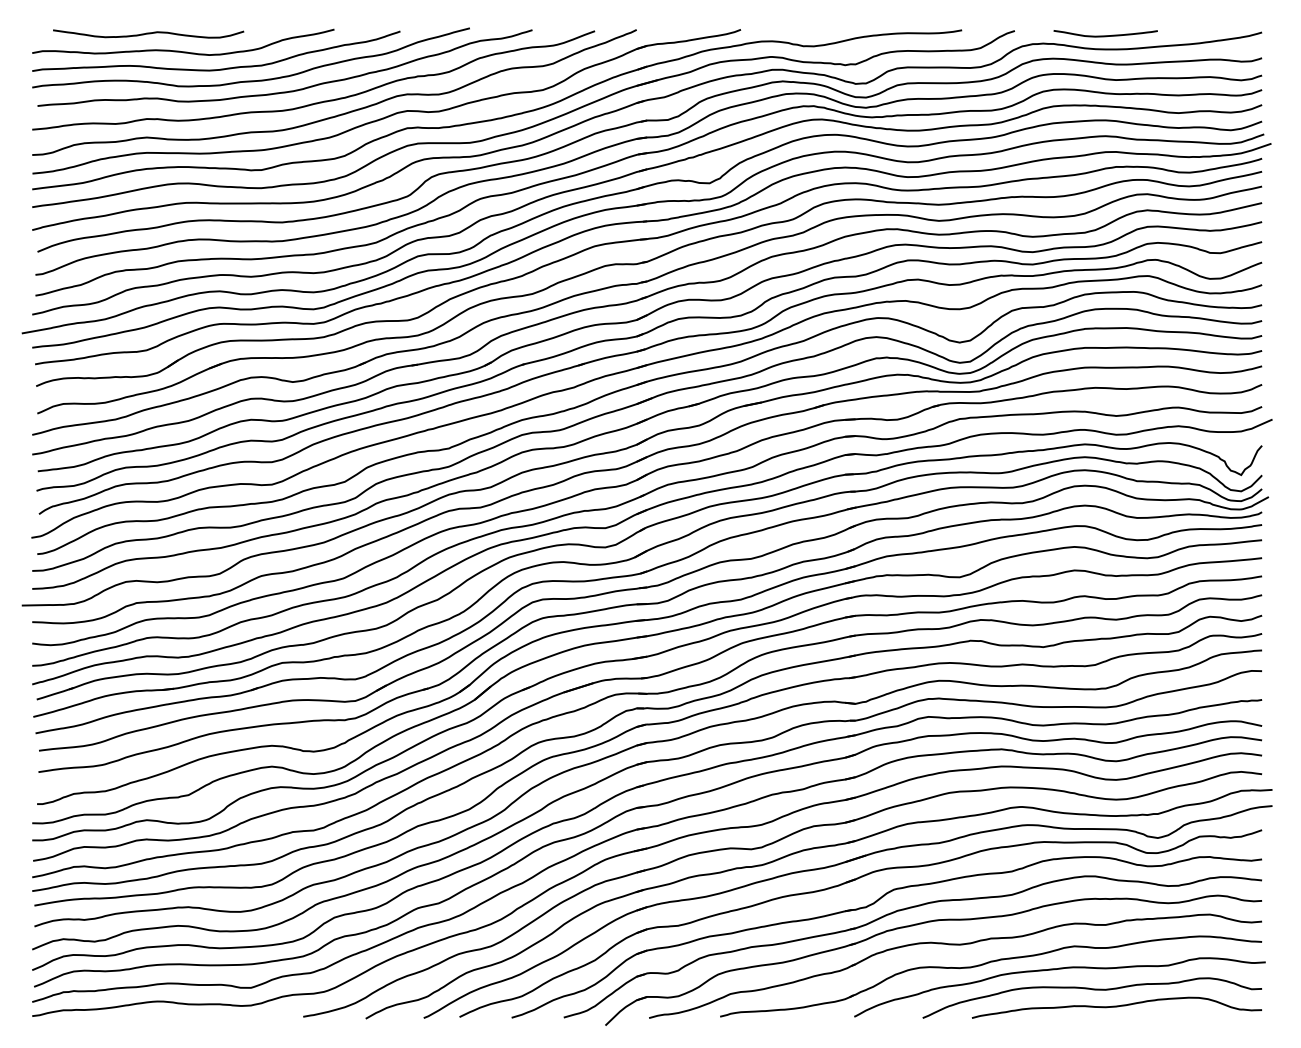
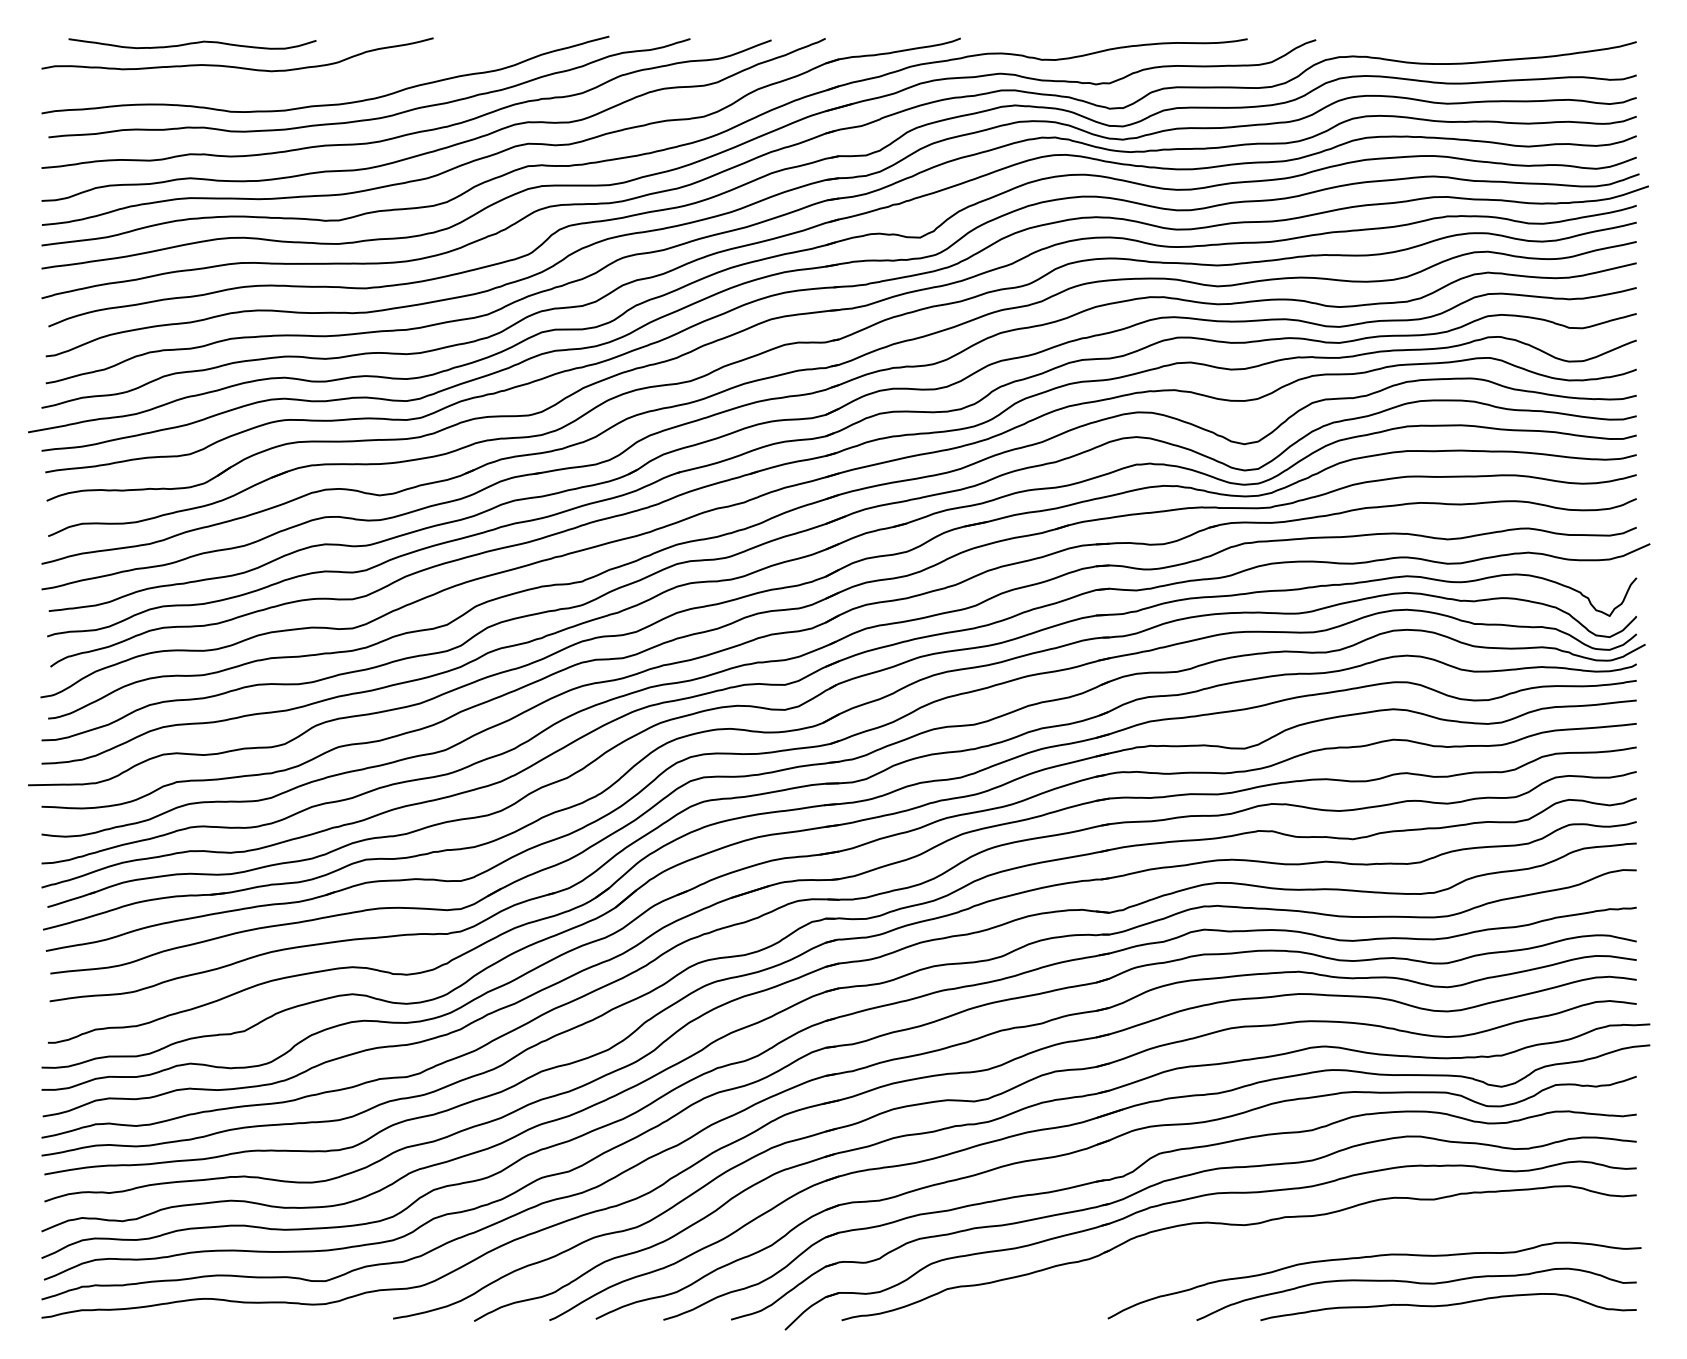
curve: (1106, 35) -> (1435, 45), removed
curve: (216, 69) -> (280, 89), removed
part: (986, 964) -> (1279, 1250), removed

